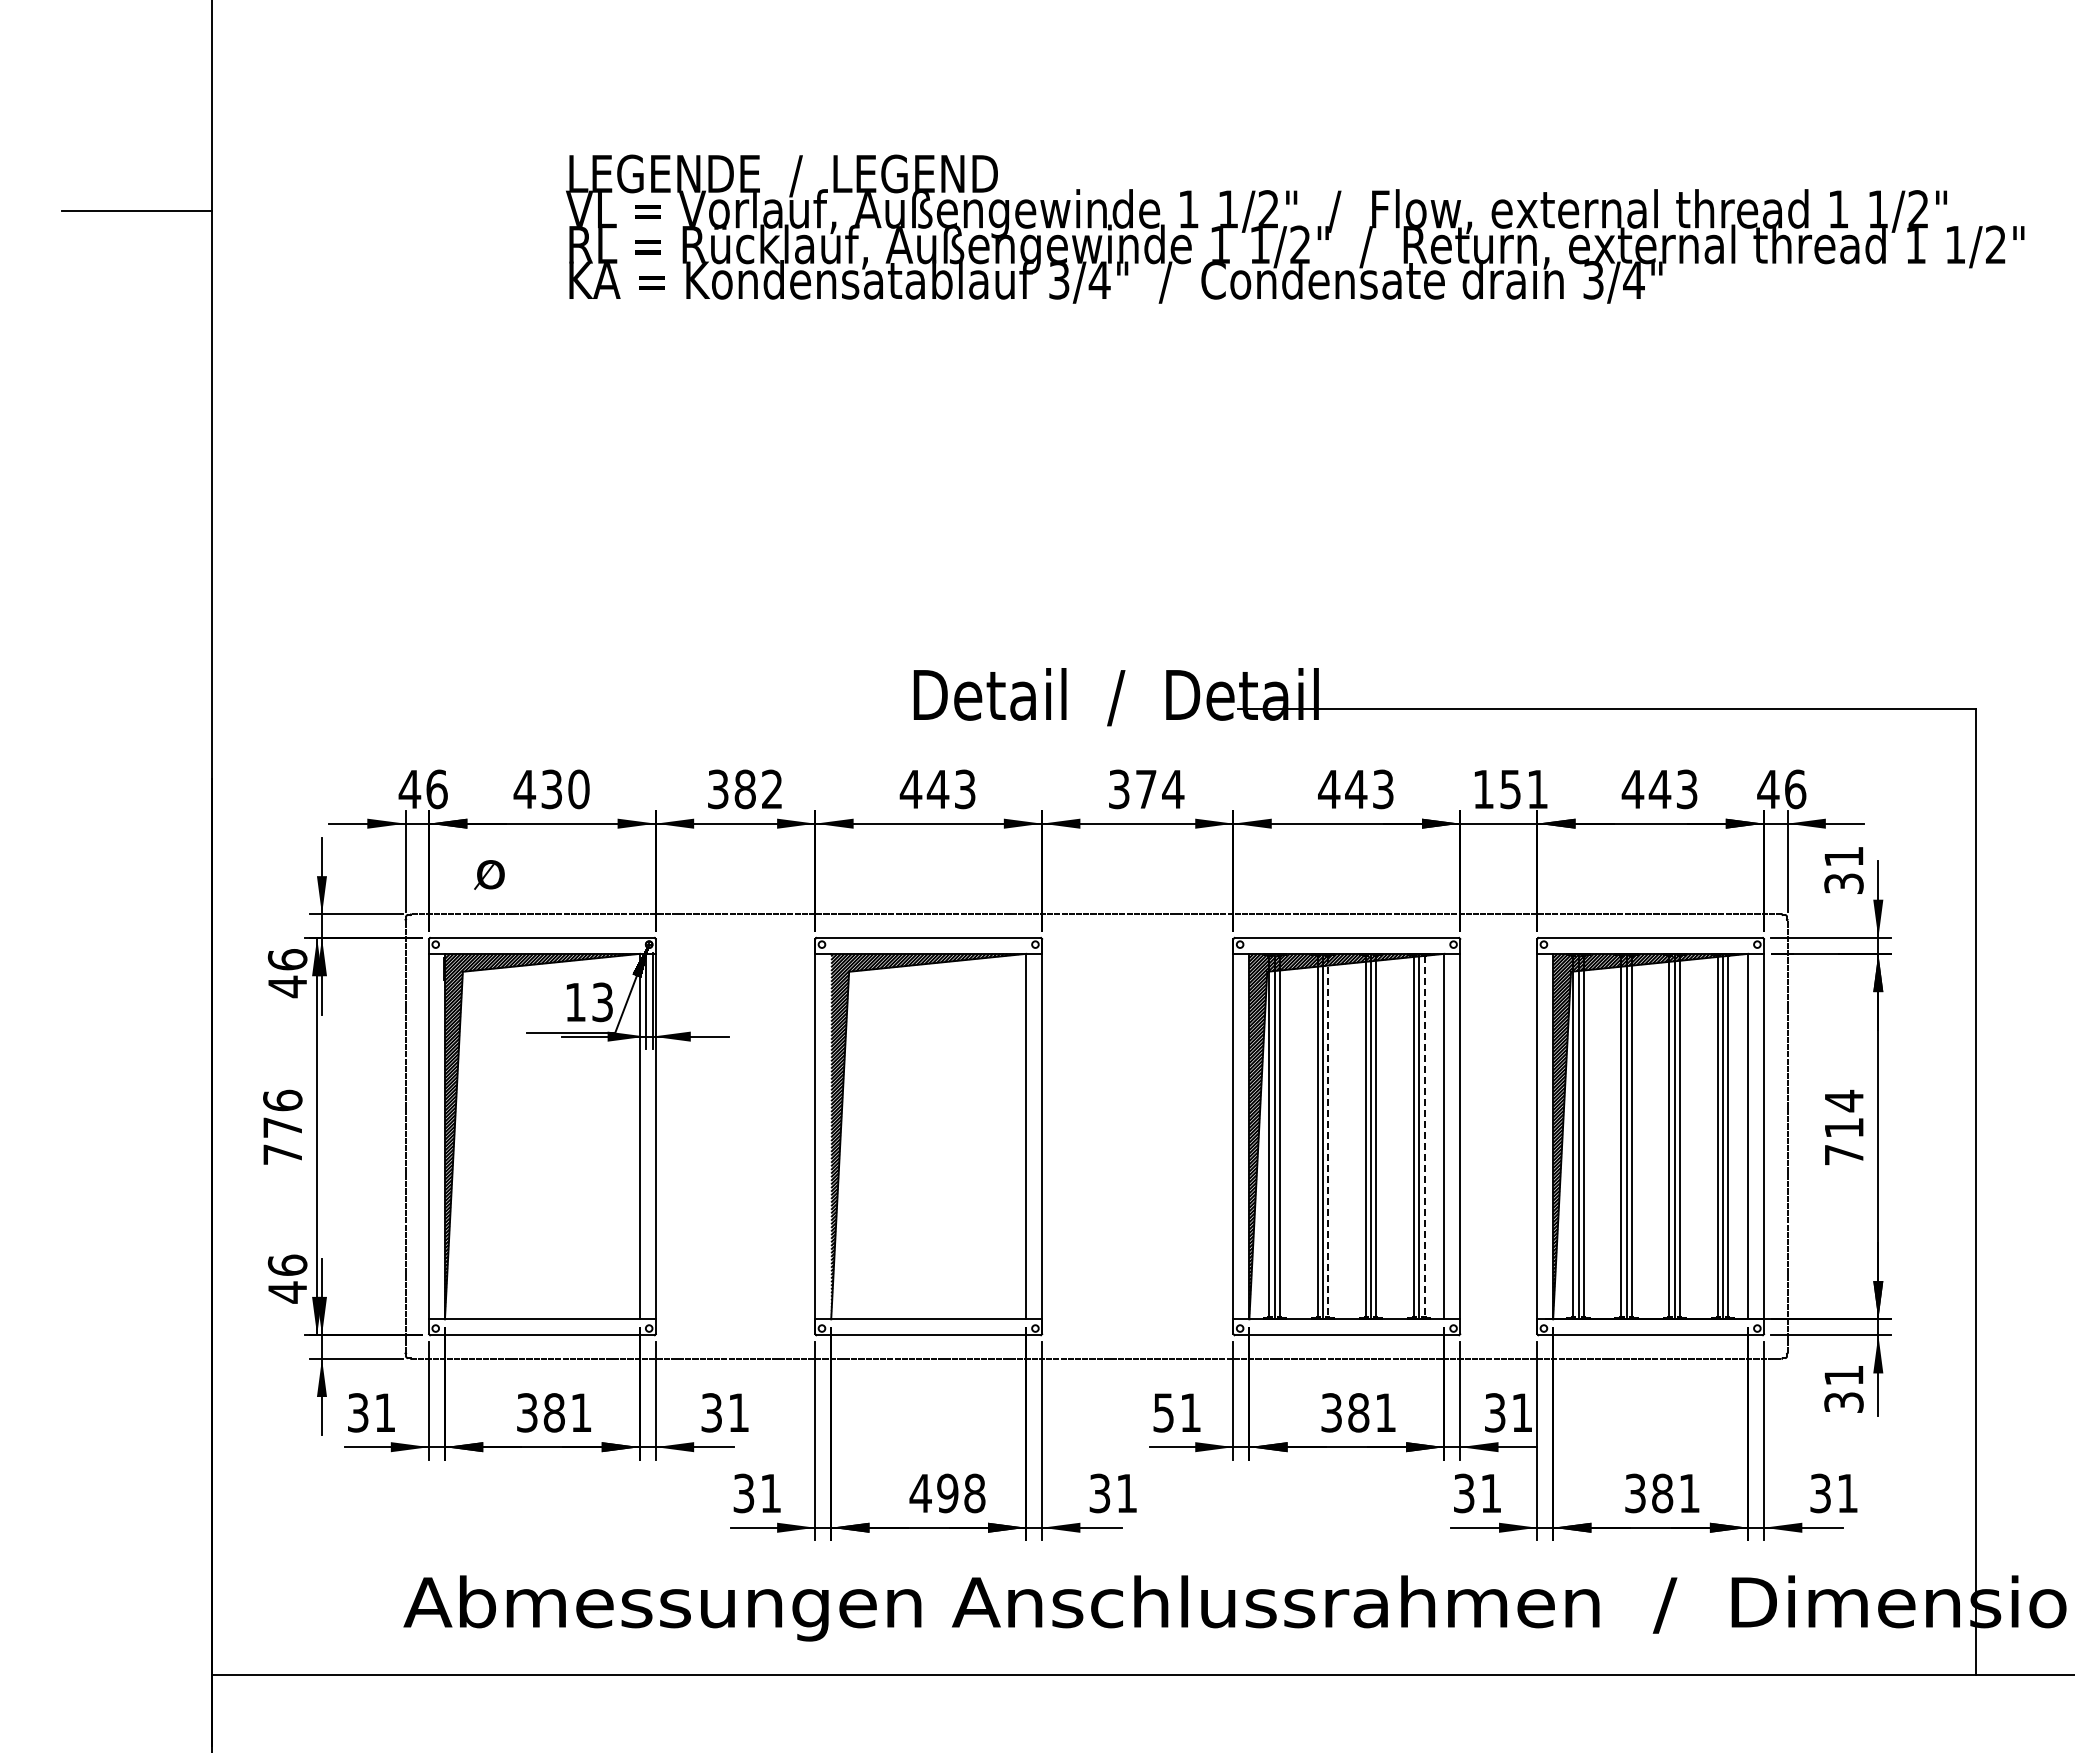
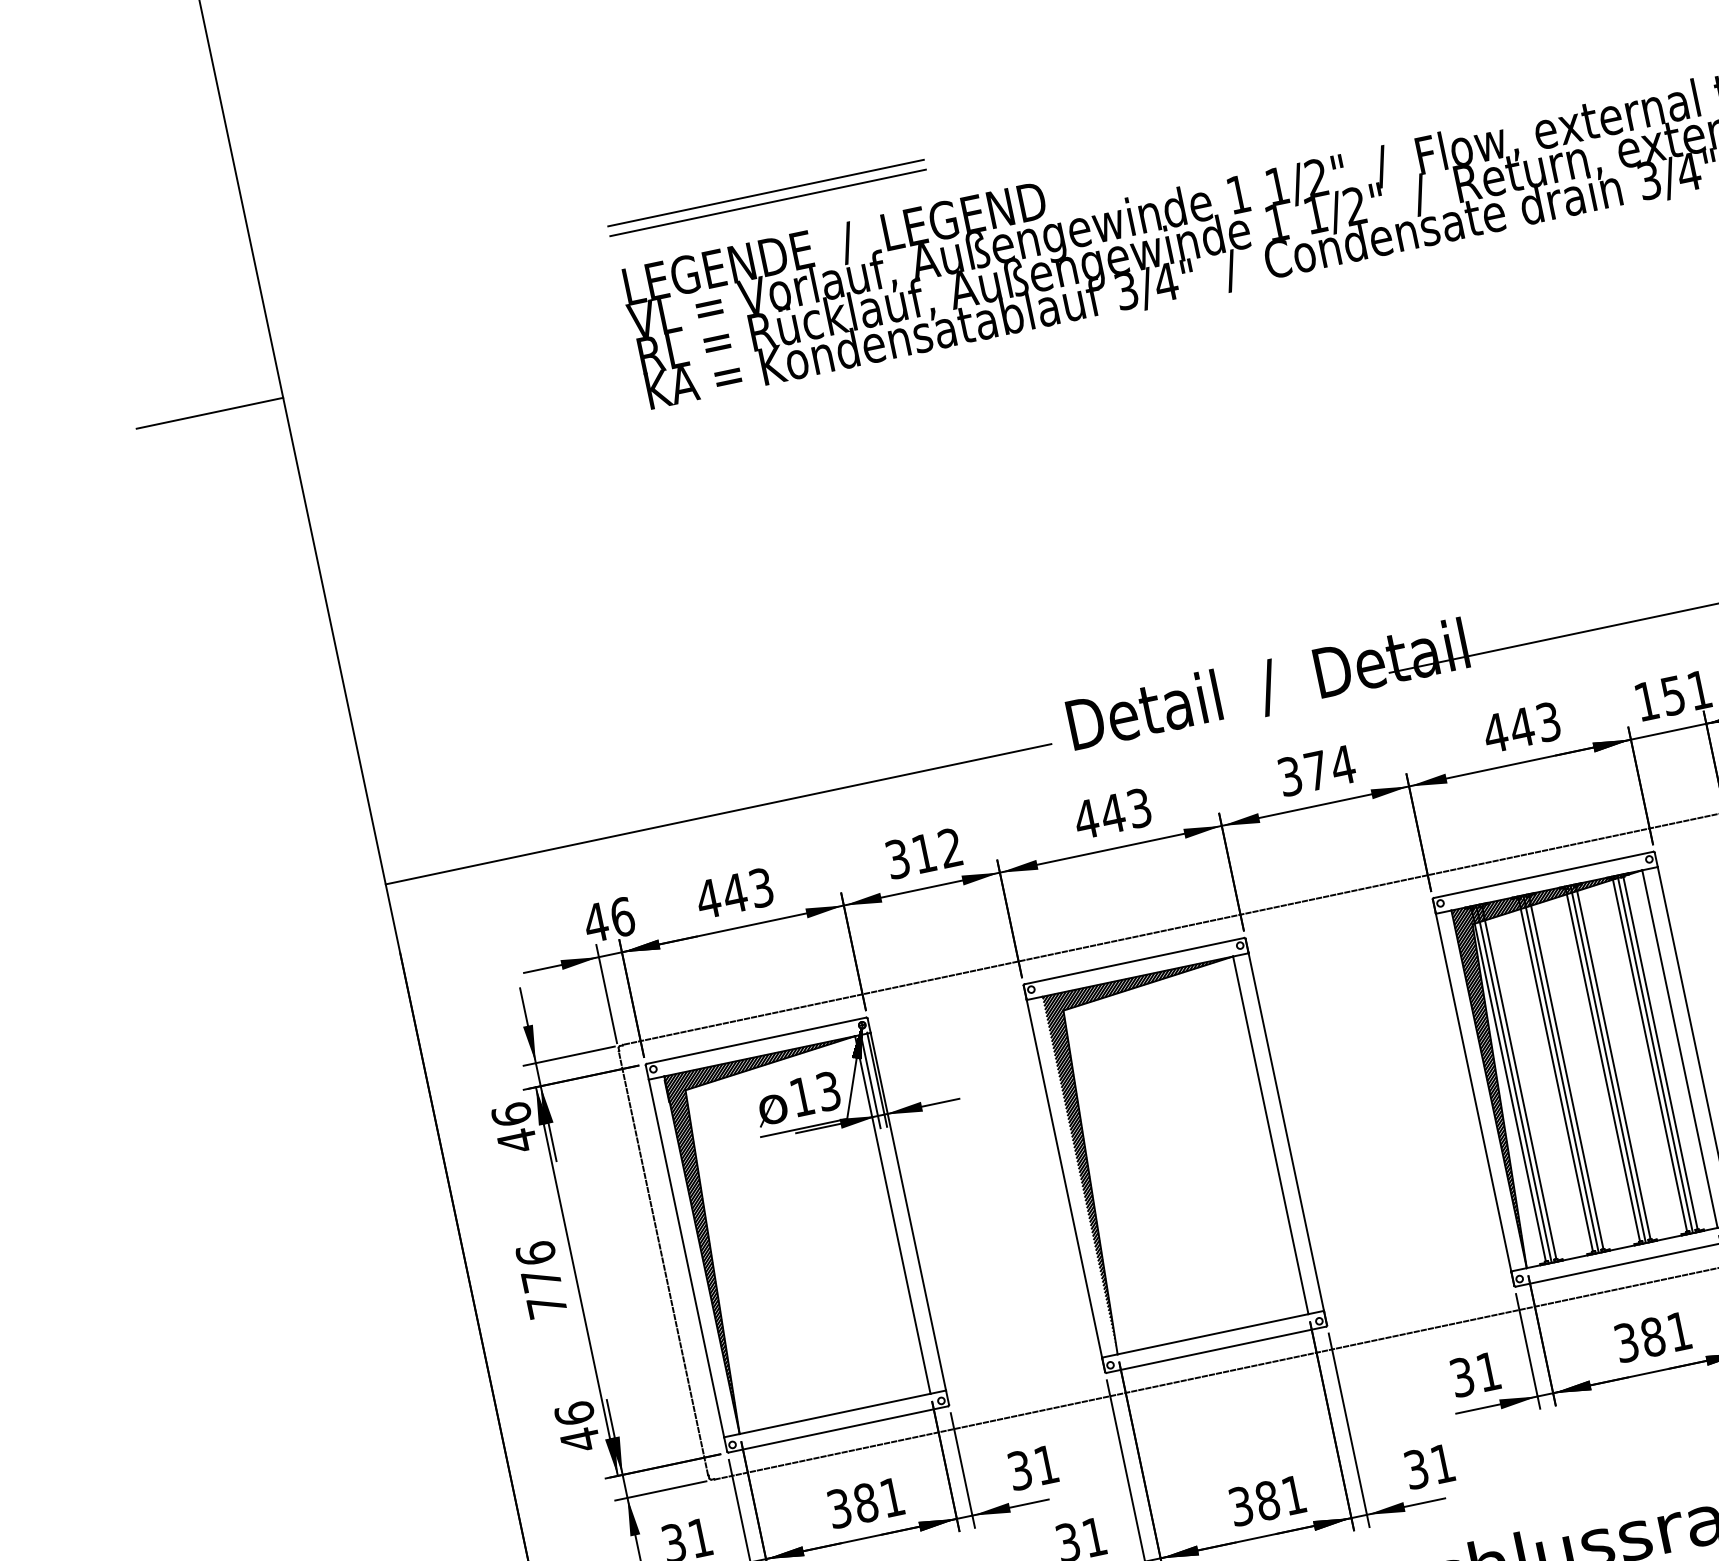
line: (726, 110) -> (765, 193), added
line: (726, 120) -> (767, 202), added
line: (551, 708) -> (717, 814), added
text: (564, 789) -> (747, 890), 430 -> 443
text: (744, 789) -> (923, 853), 382 -> 312
part: (489, 874) -> (772, 1109), moved
line: (1328, 1137) -> (1566, 1073), dashed -> solid
line: (1424, 1137) -> (1660, 1054), dashed -> solid
text: (1163, 1412) -> (1462, 1377), 51 -> 31
text: (947, 1493) -> (1267, 1500), 498 -> 381

